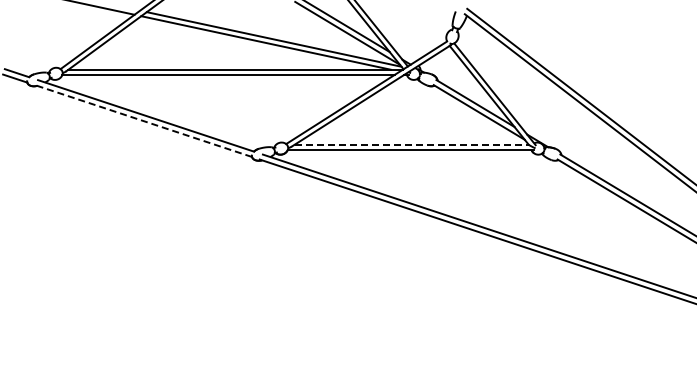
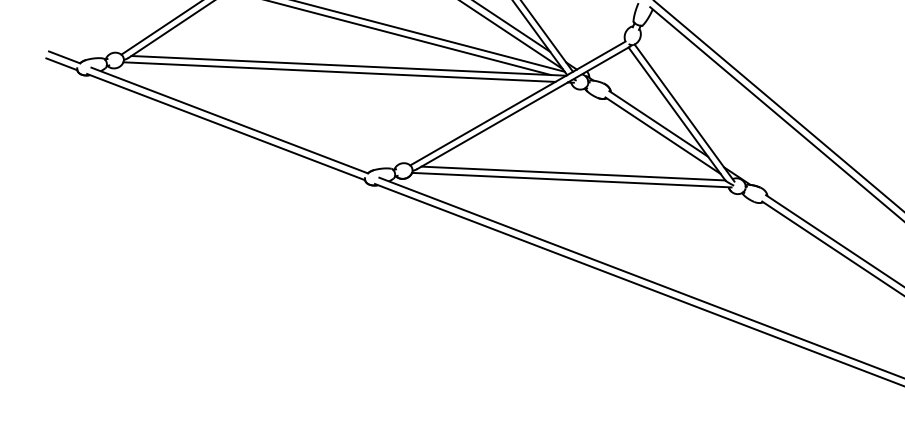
line: (143, 120) -> (226, 126), dashed -> solid
line: (411, 144) -> (573, 173), dashed -> solid

